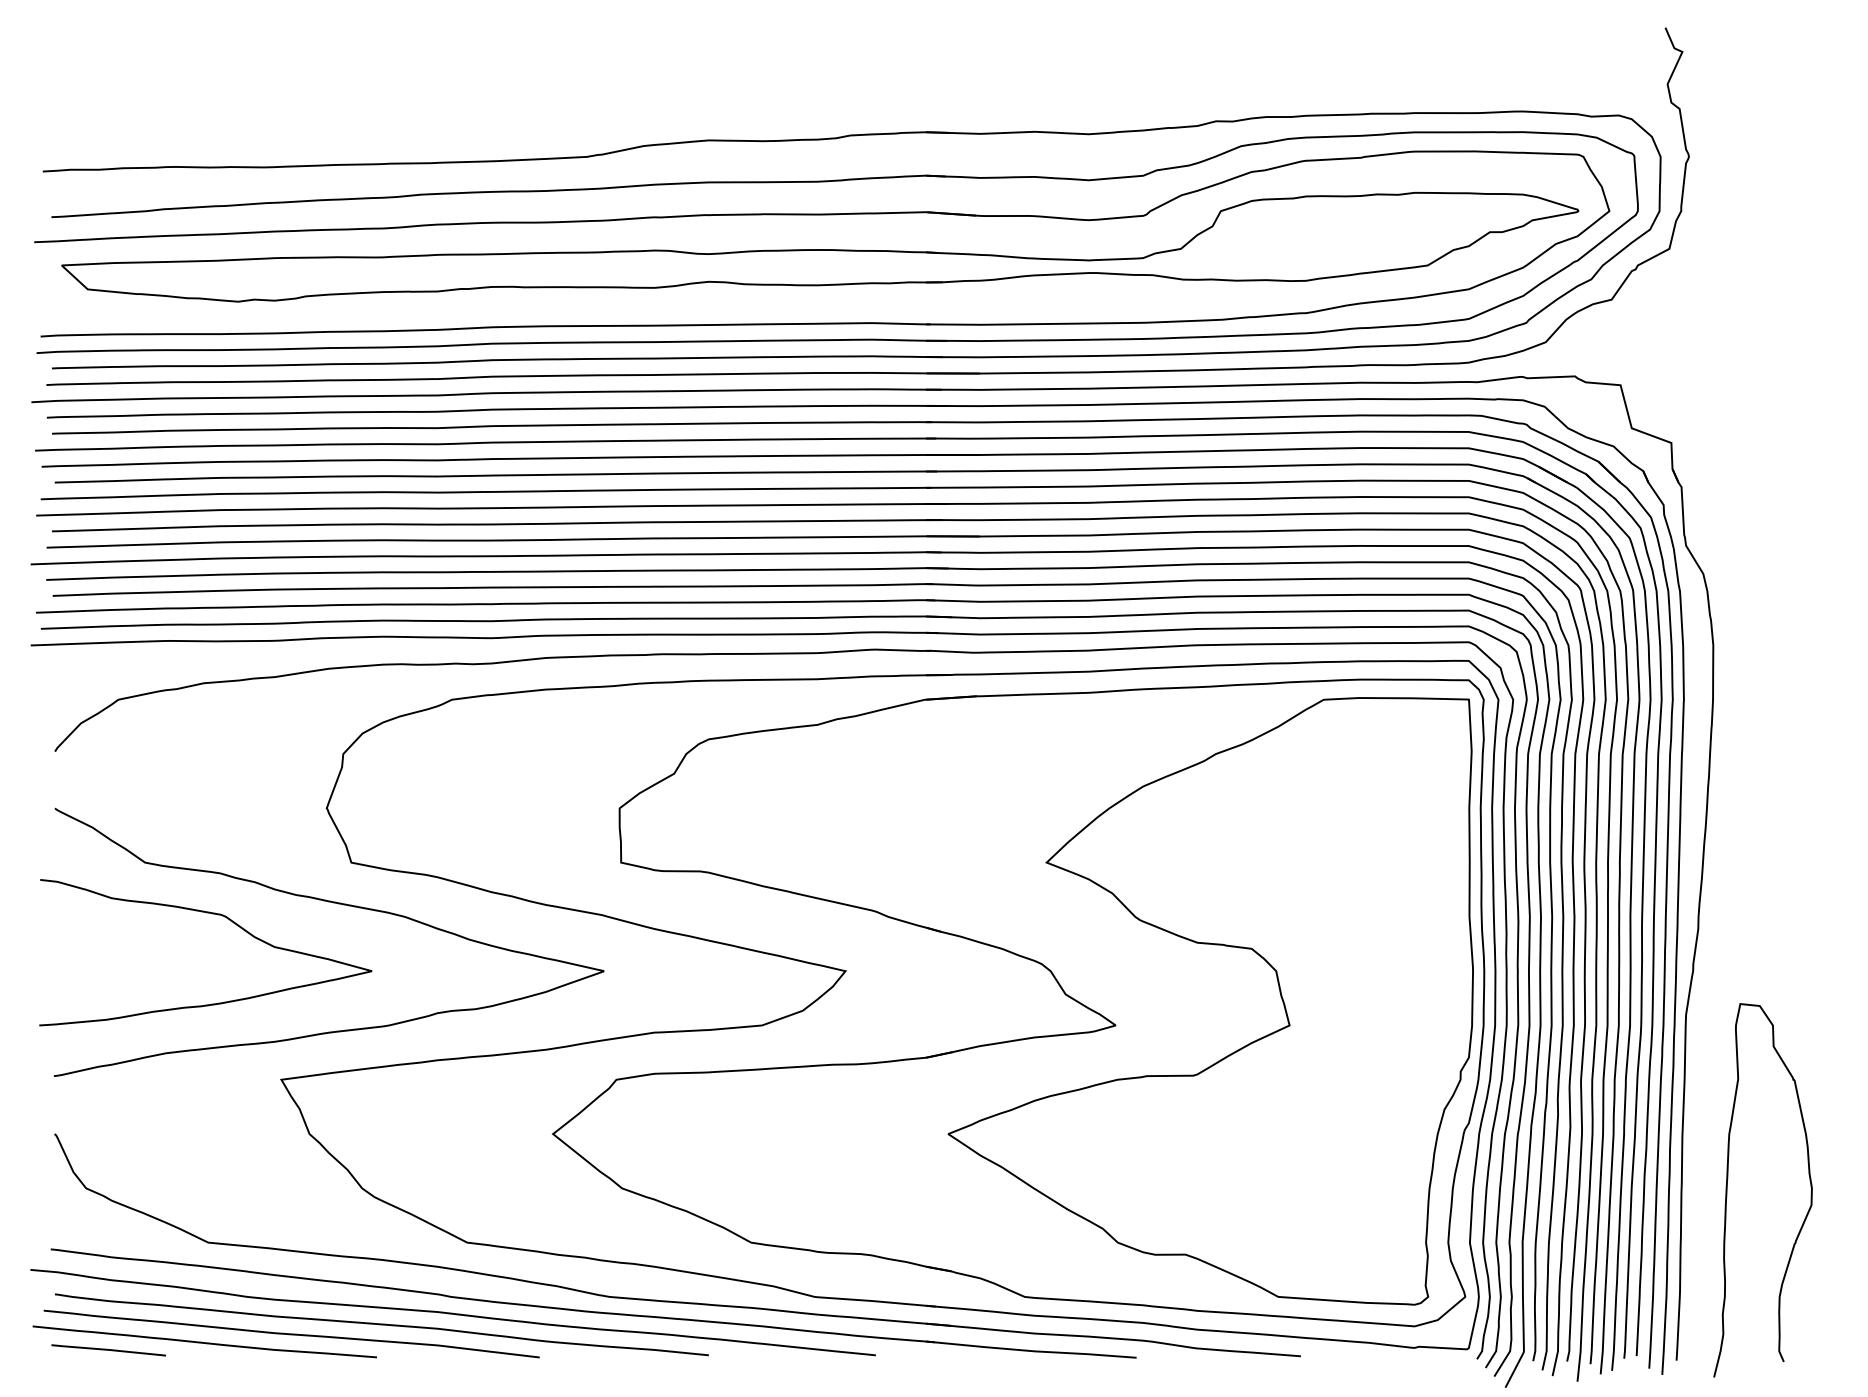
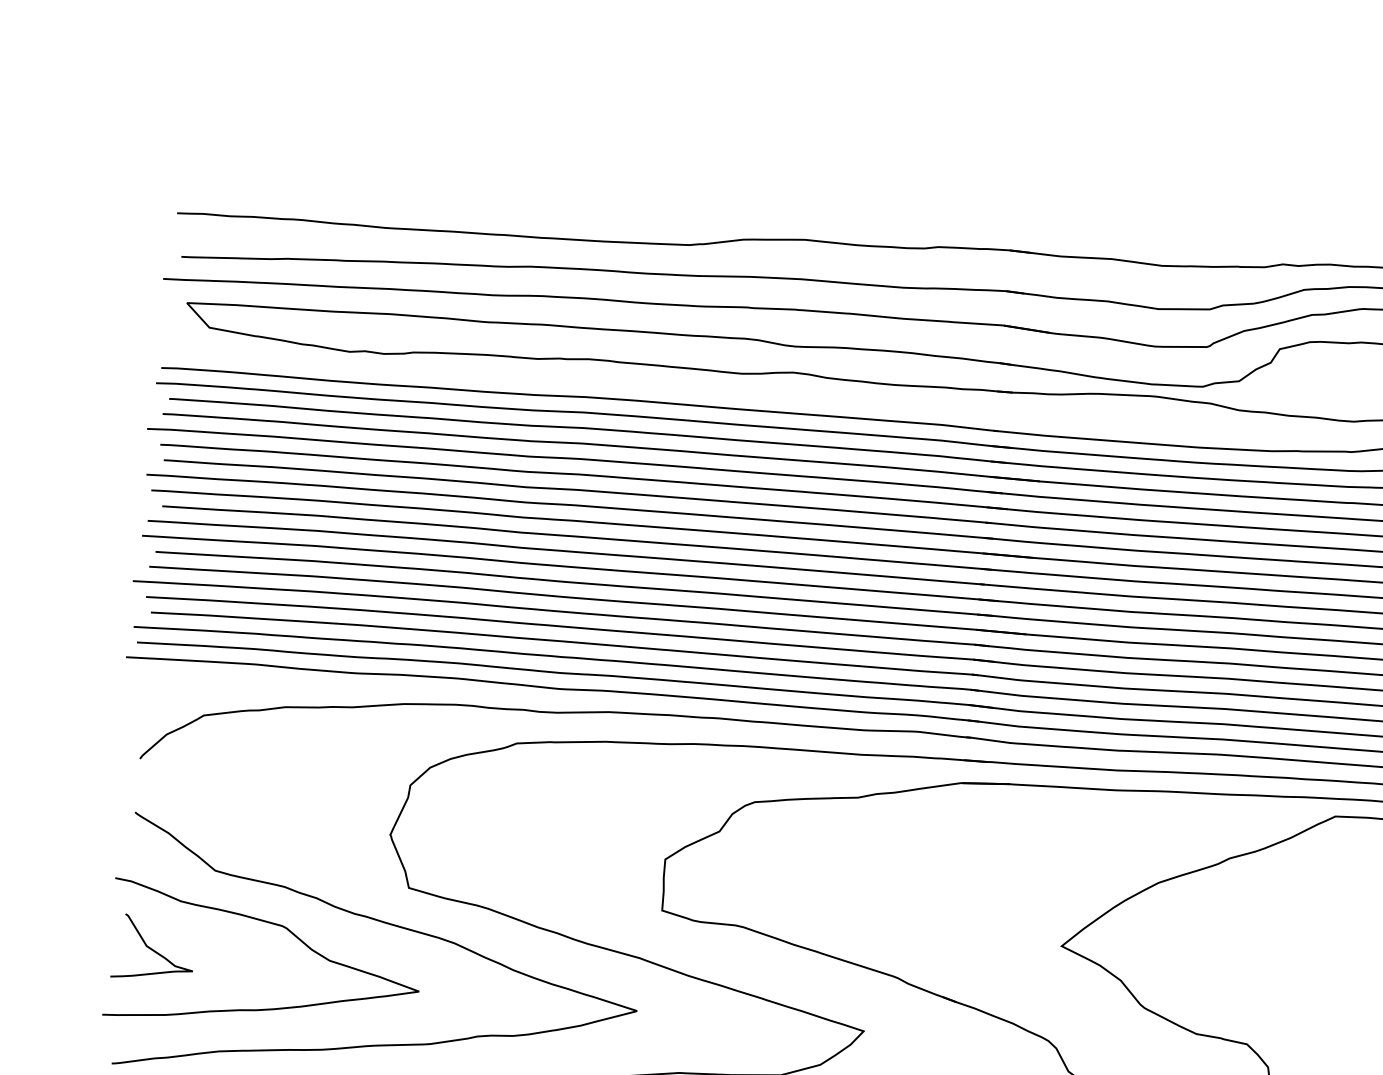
curve: (87, 951) -> (153, 949), added

